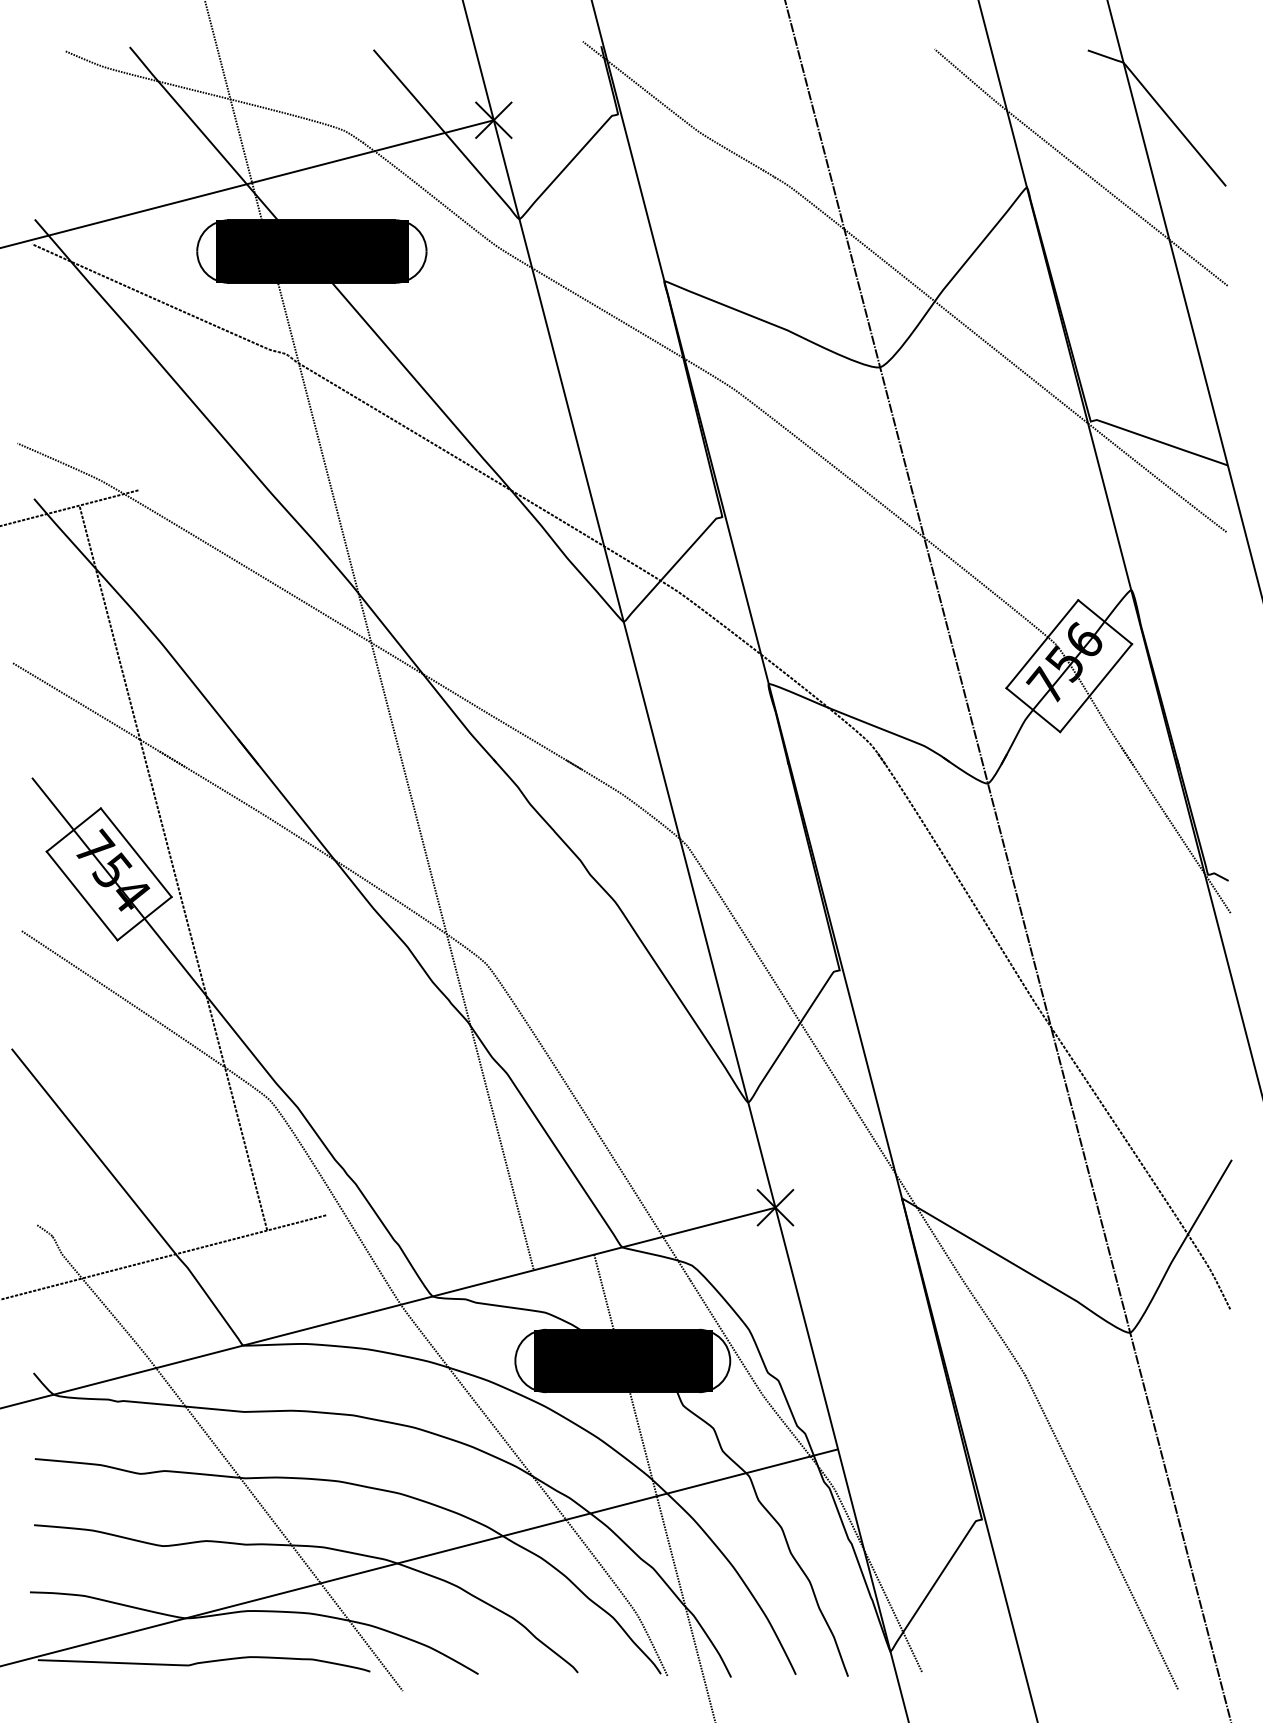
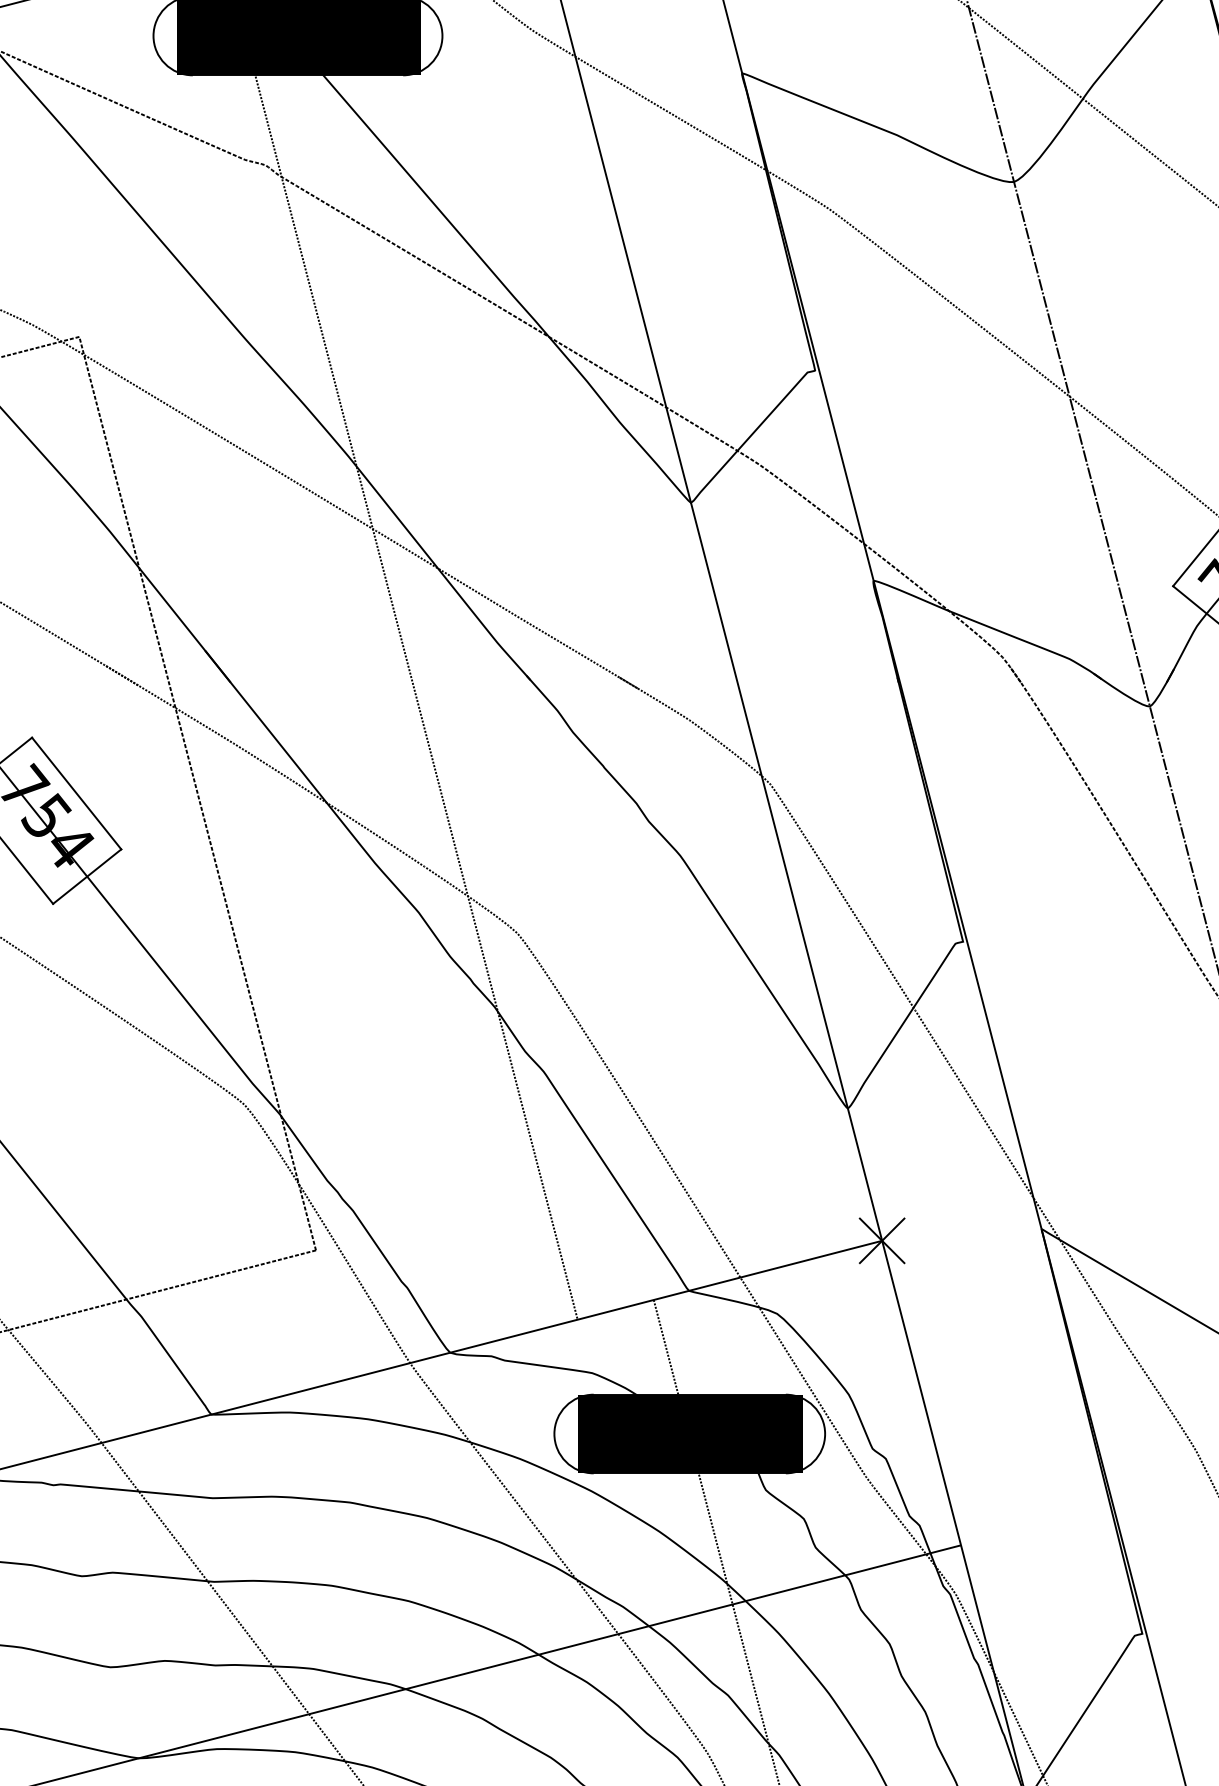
line: (173, 867) -> (197, 793), moved

